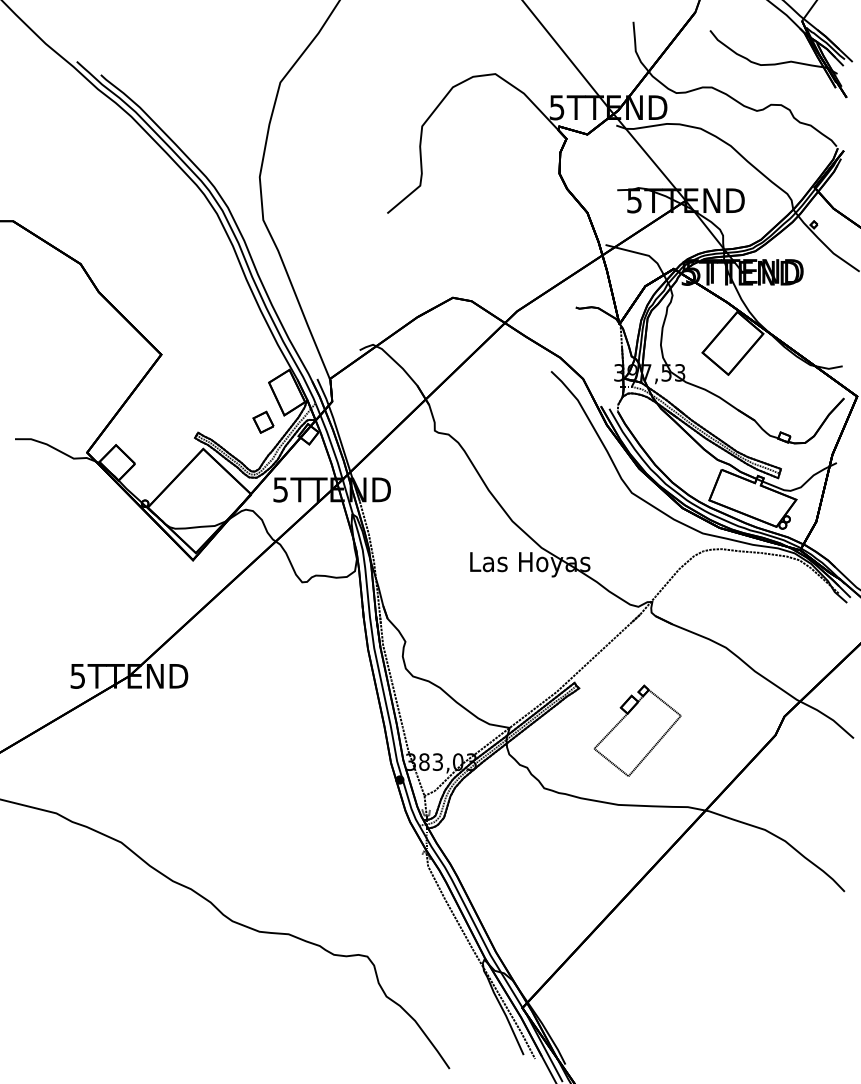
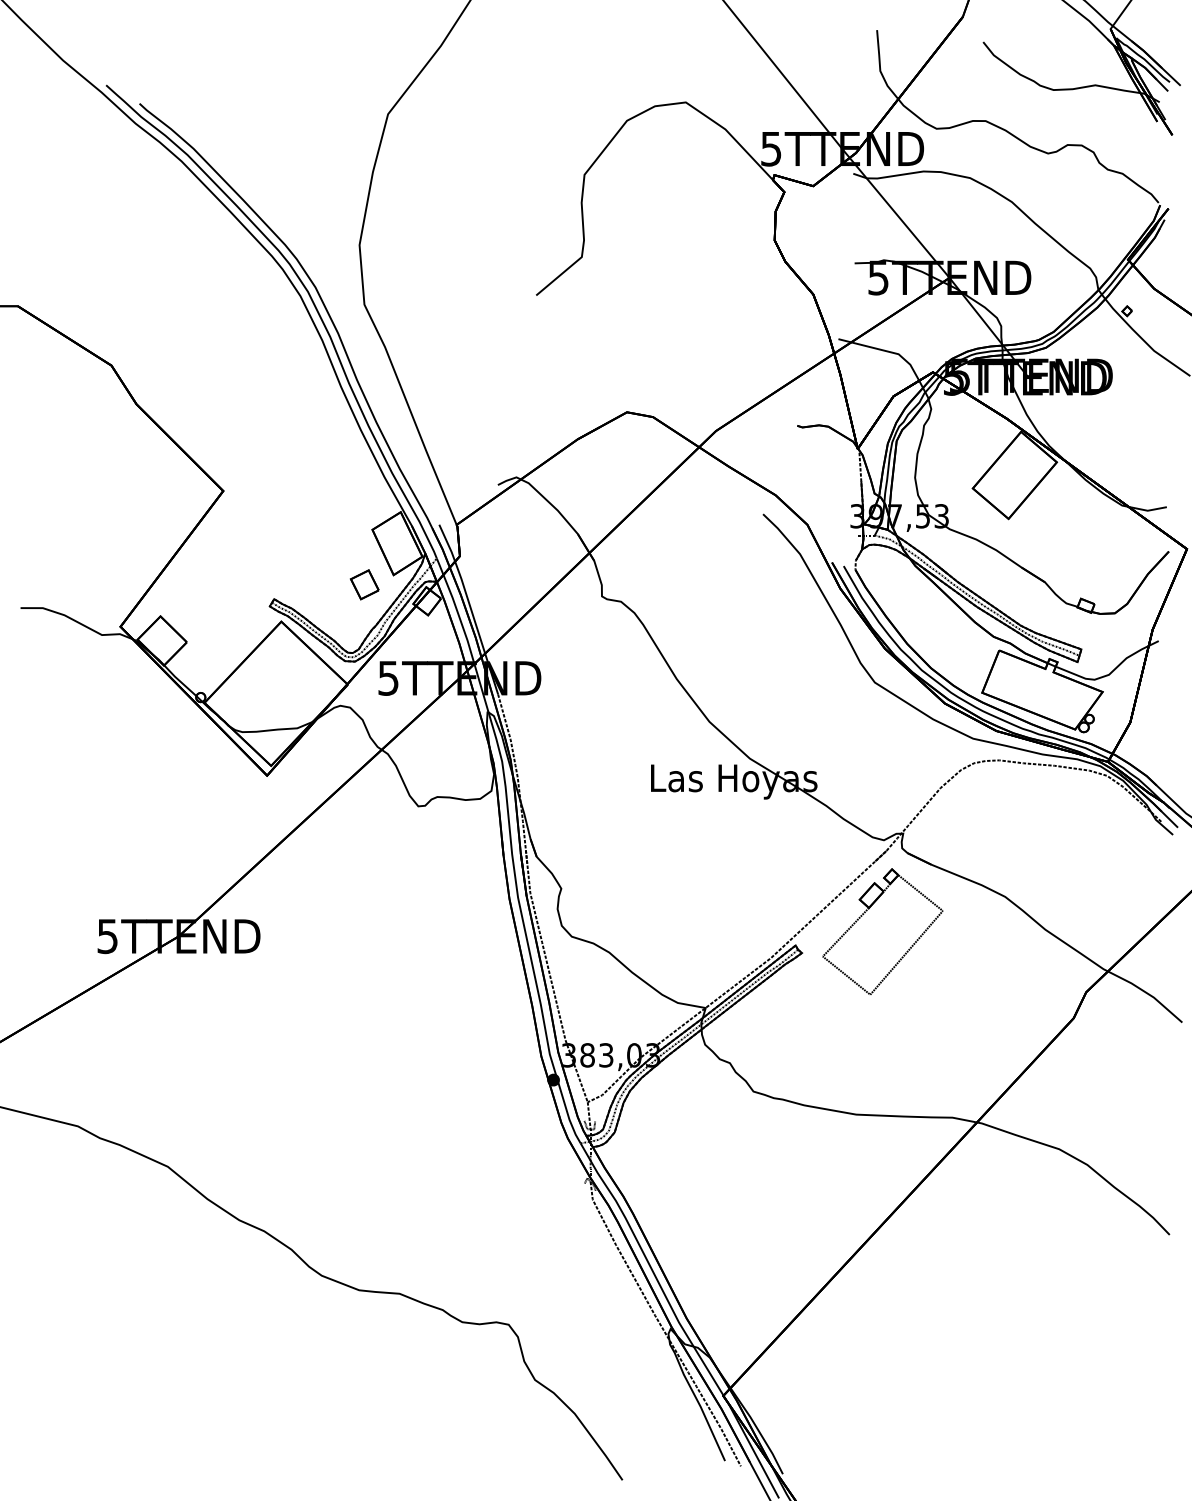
part: (637, 730) -> (882, 931), moved

